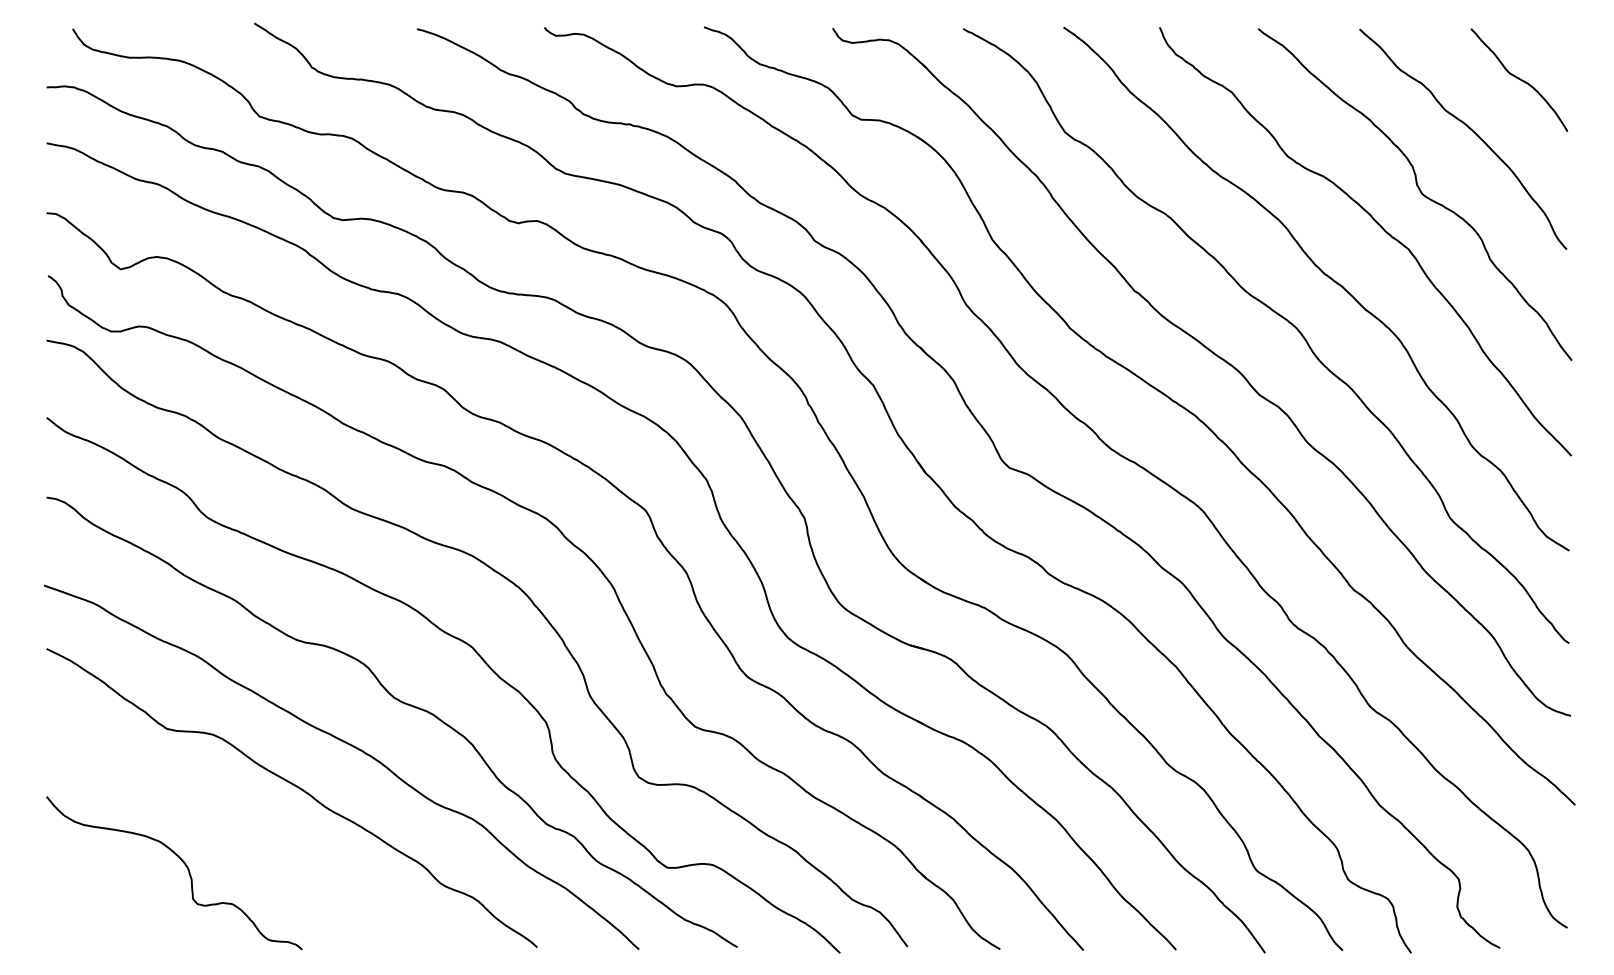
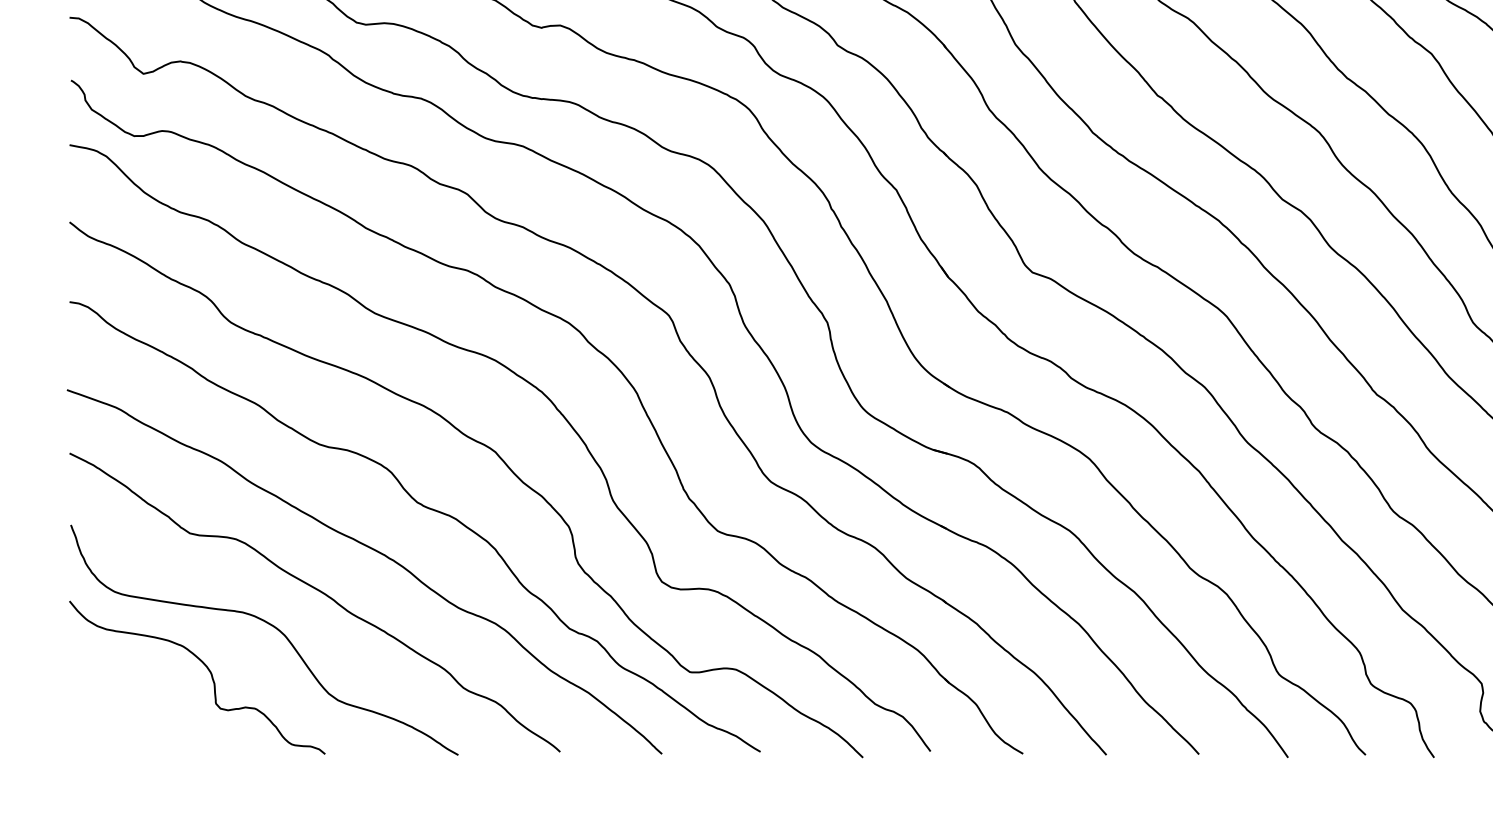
curve: (249, 822) -> (272, 627), added

